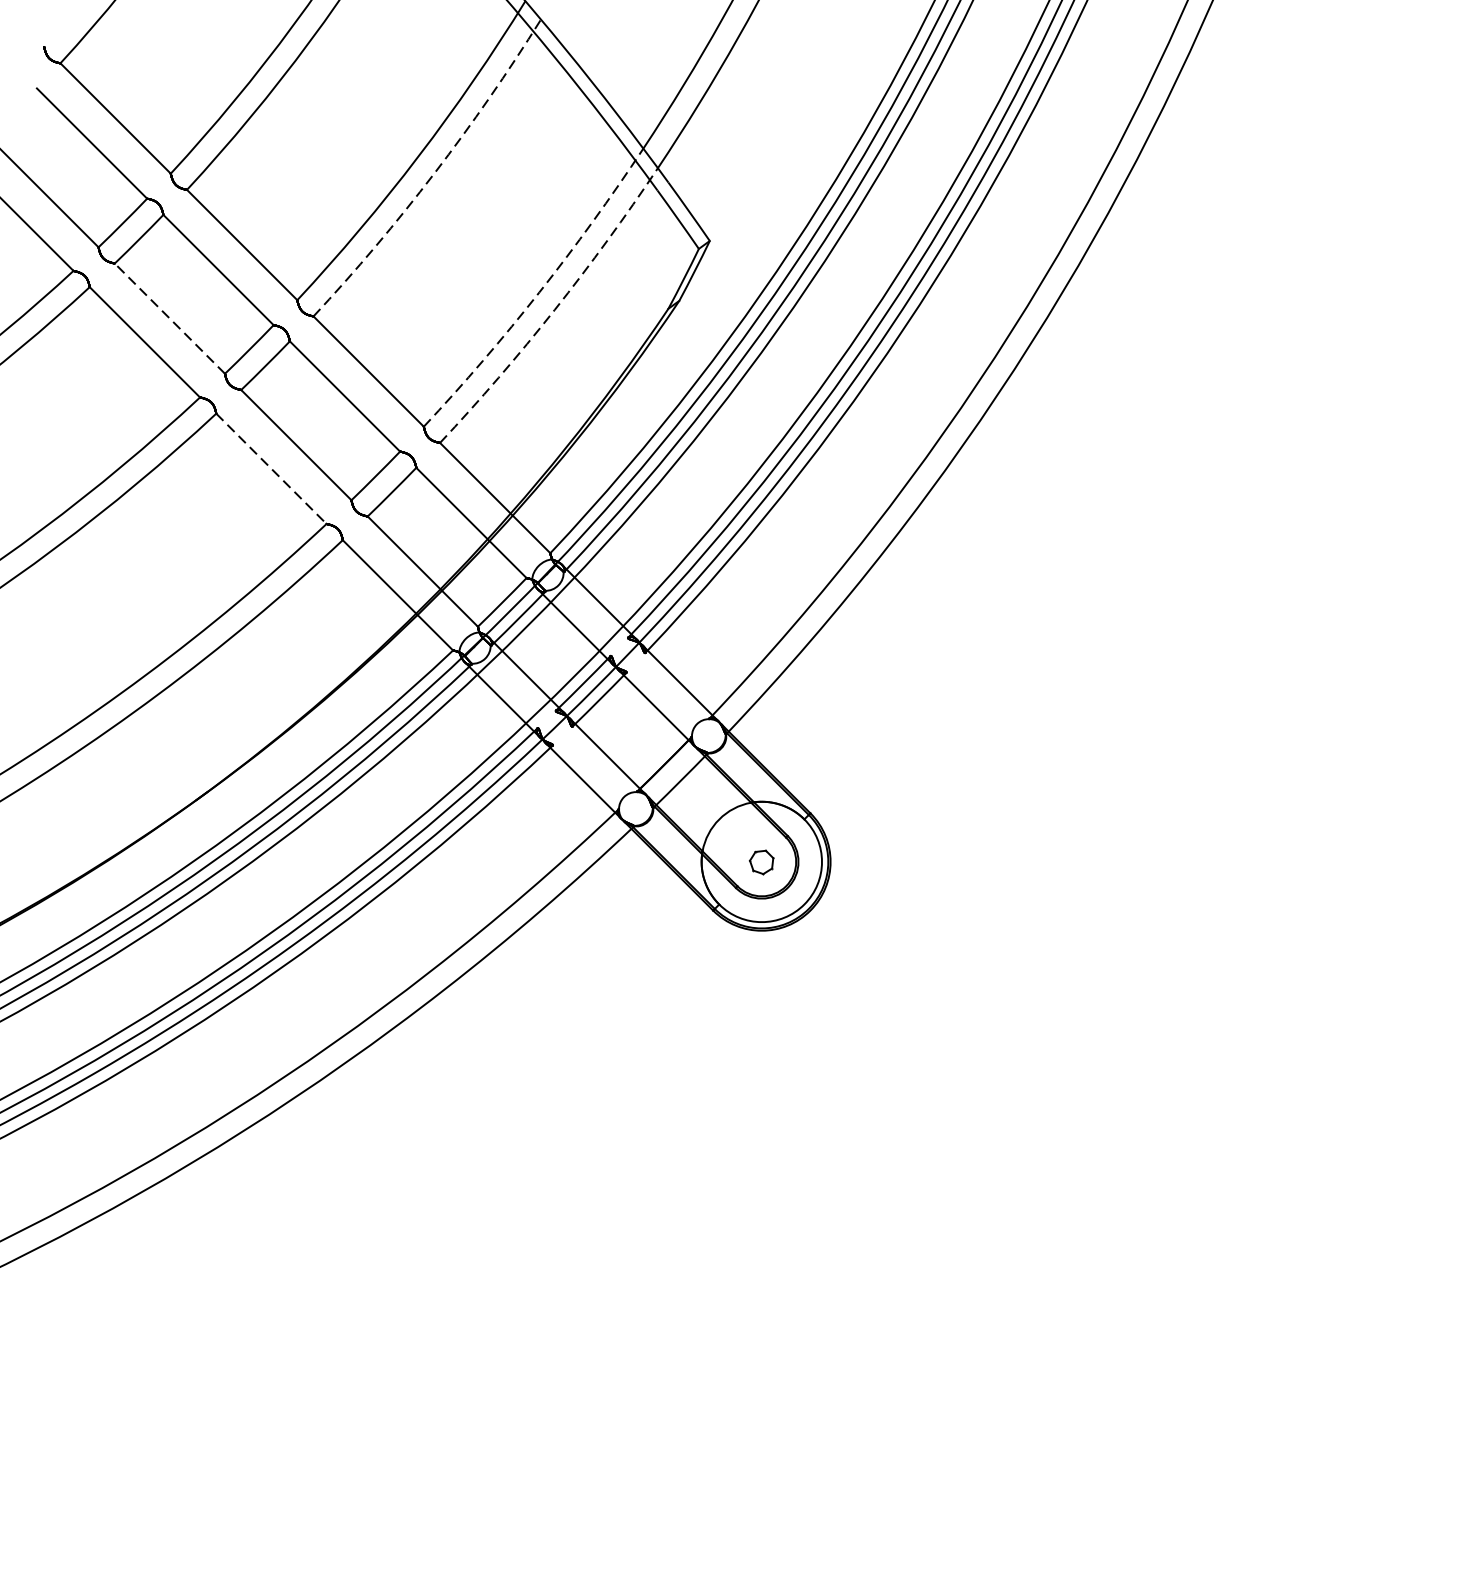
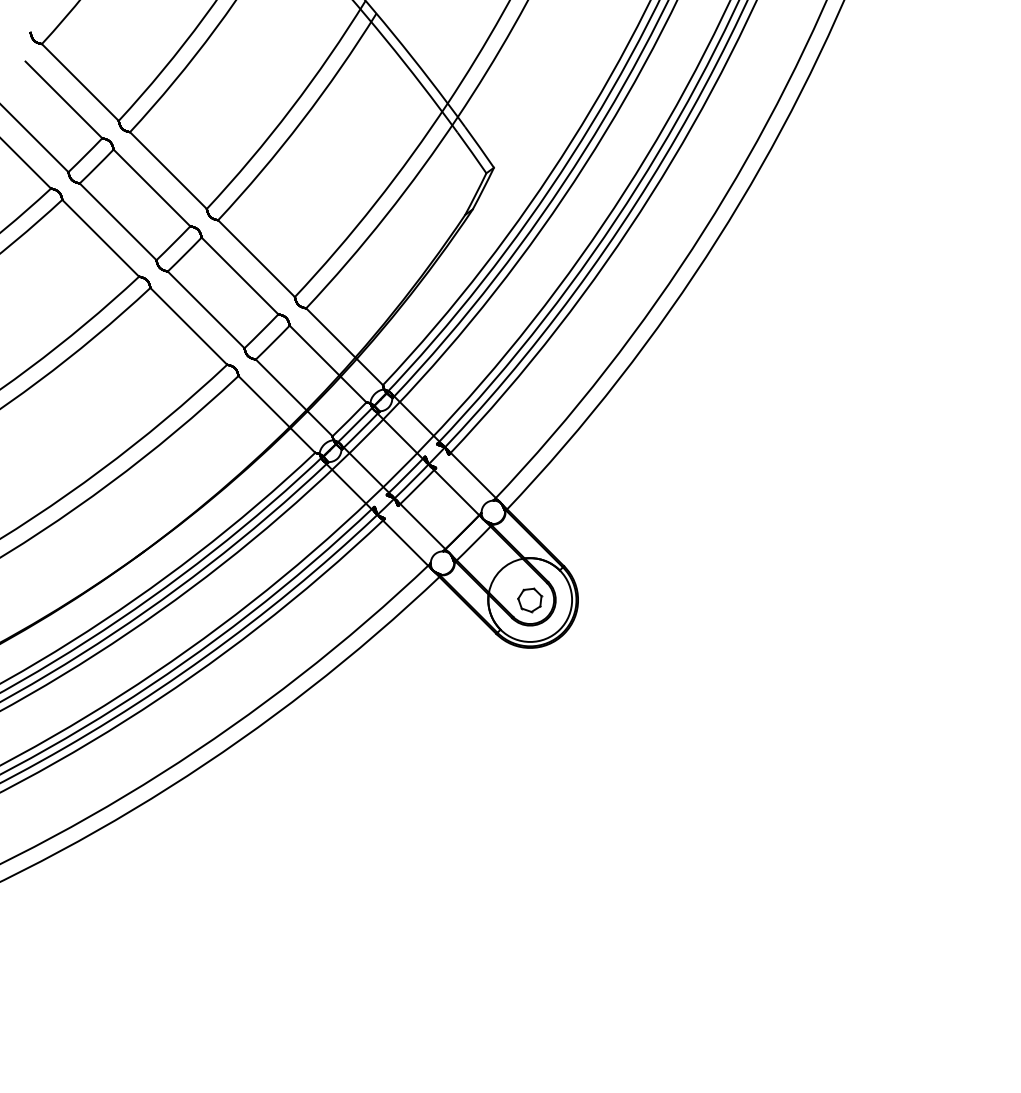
arc: (434, 173) -> (302, 120), dashed -> solid
arc: (539, 292) -> (375, 203), dashed -> solid
arc: (553, 309) -> (385, 215), dashed -> solid
line: (168, 318) -> (117, 221), dashed -> solid
line: (272, 468) -> (189, 326), dashed -> solid
part: (762, 862) -> (530, 600), size x1.43

